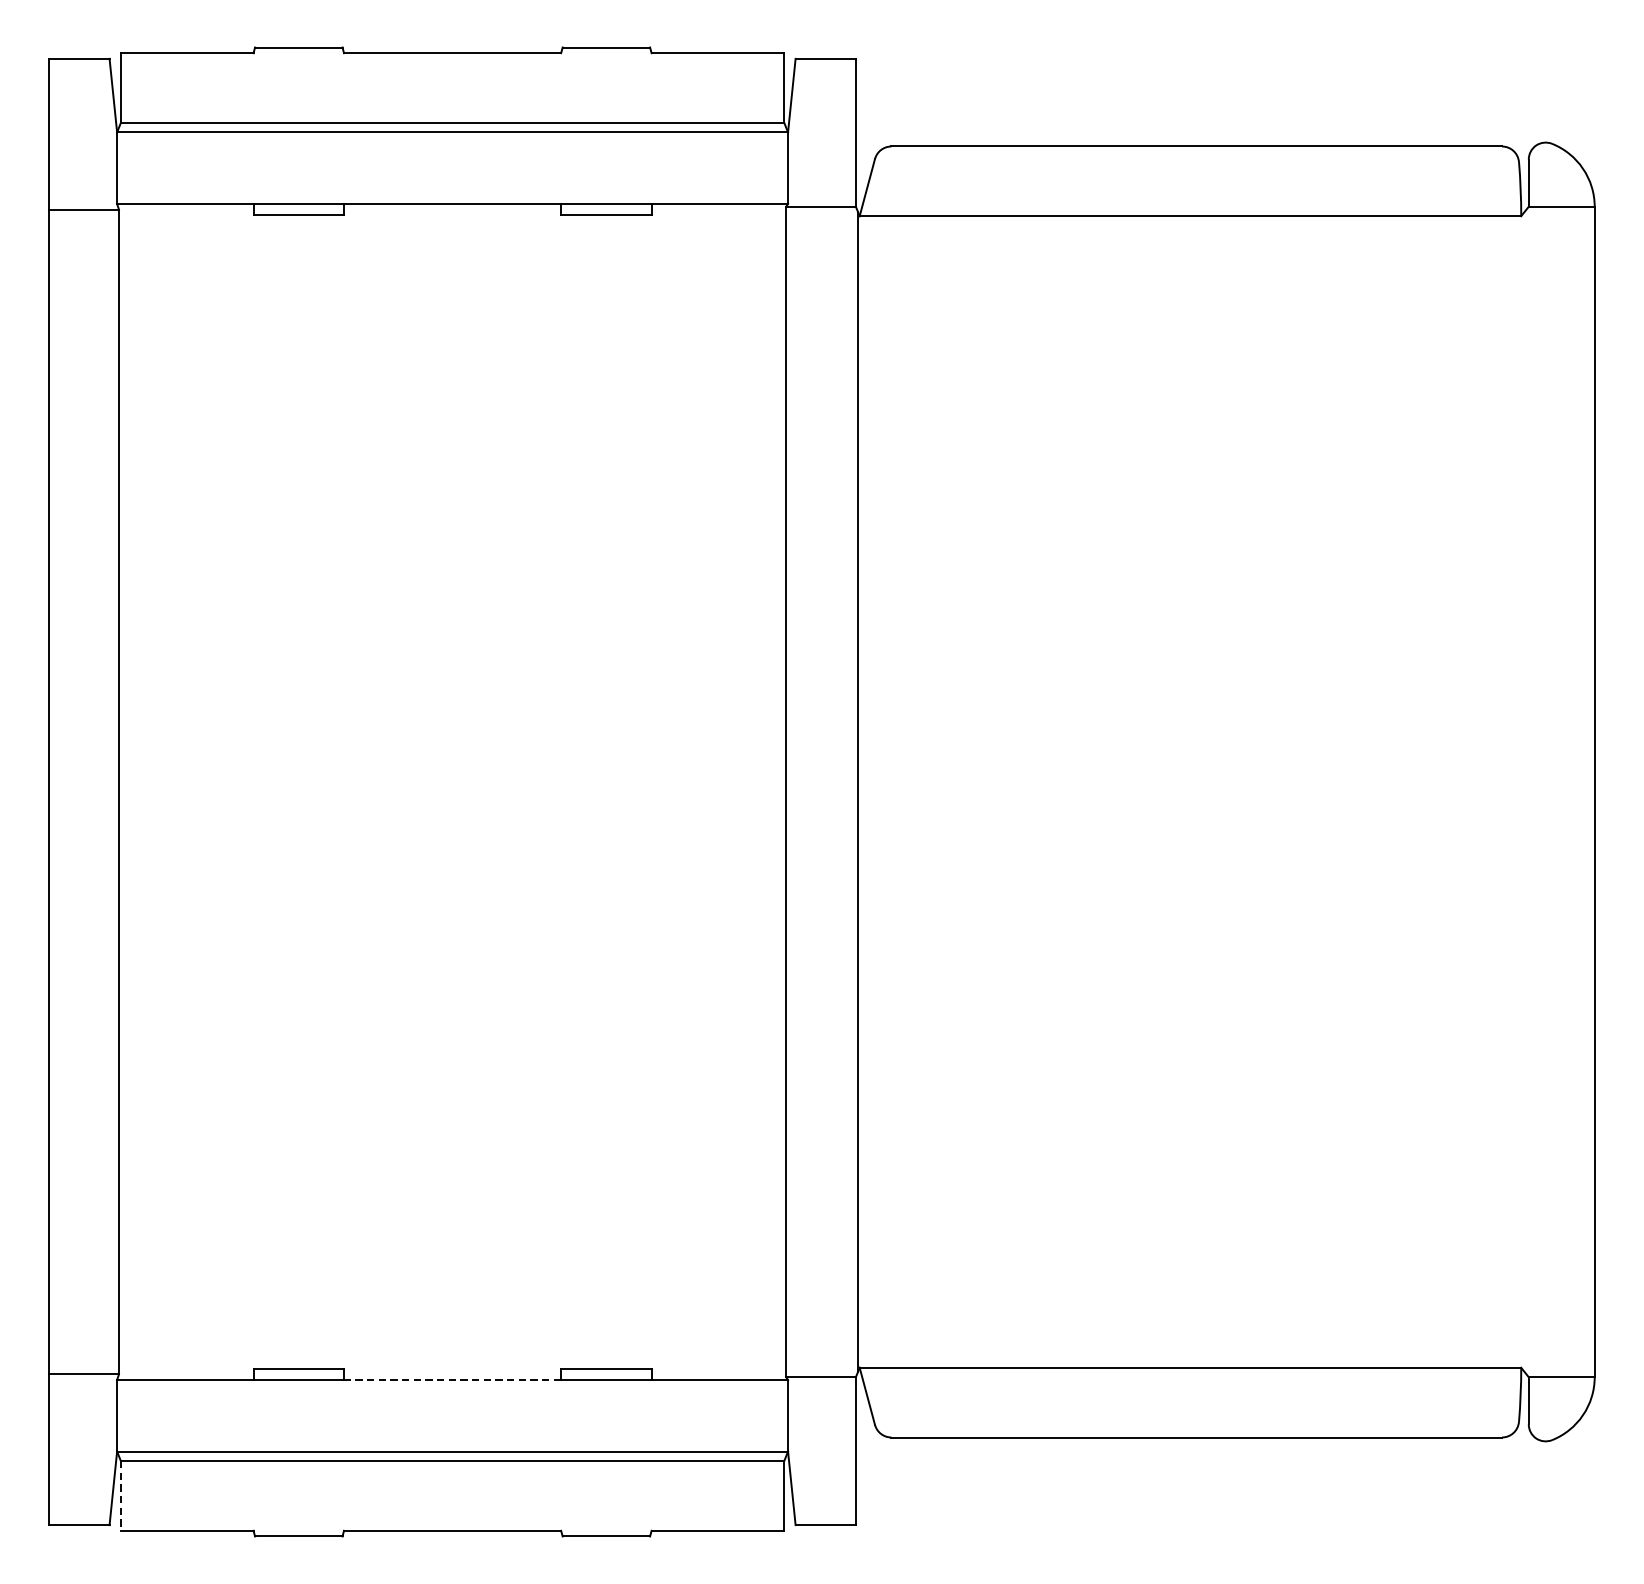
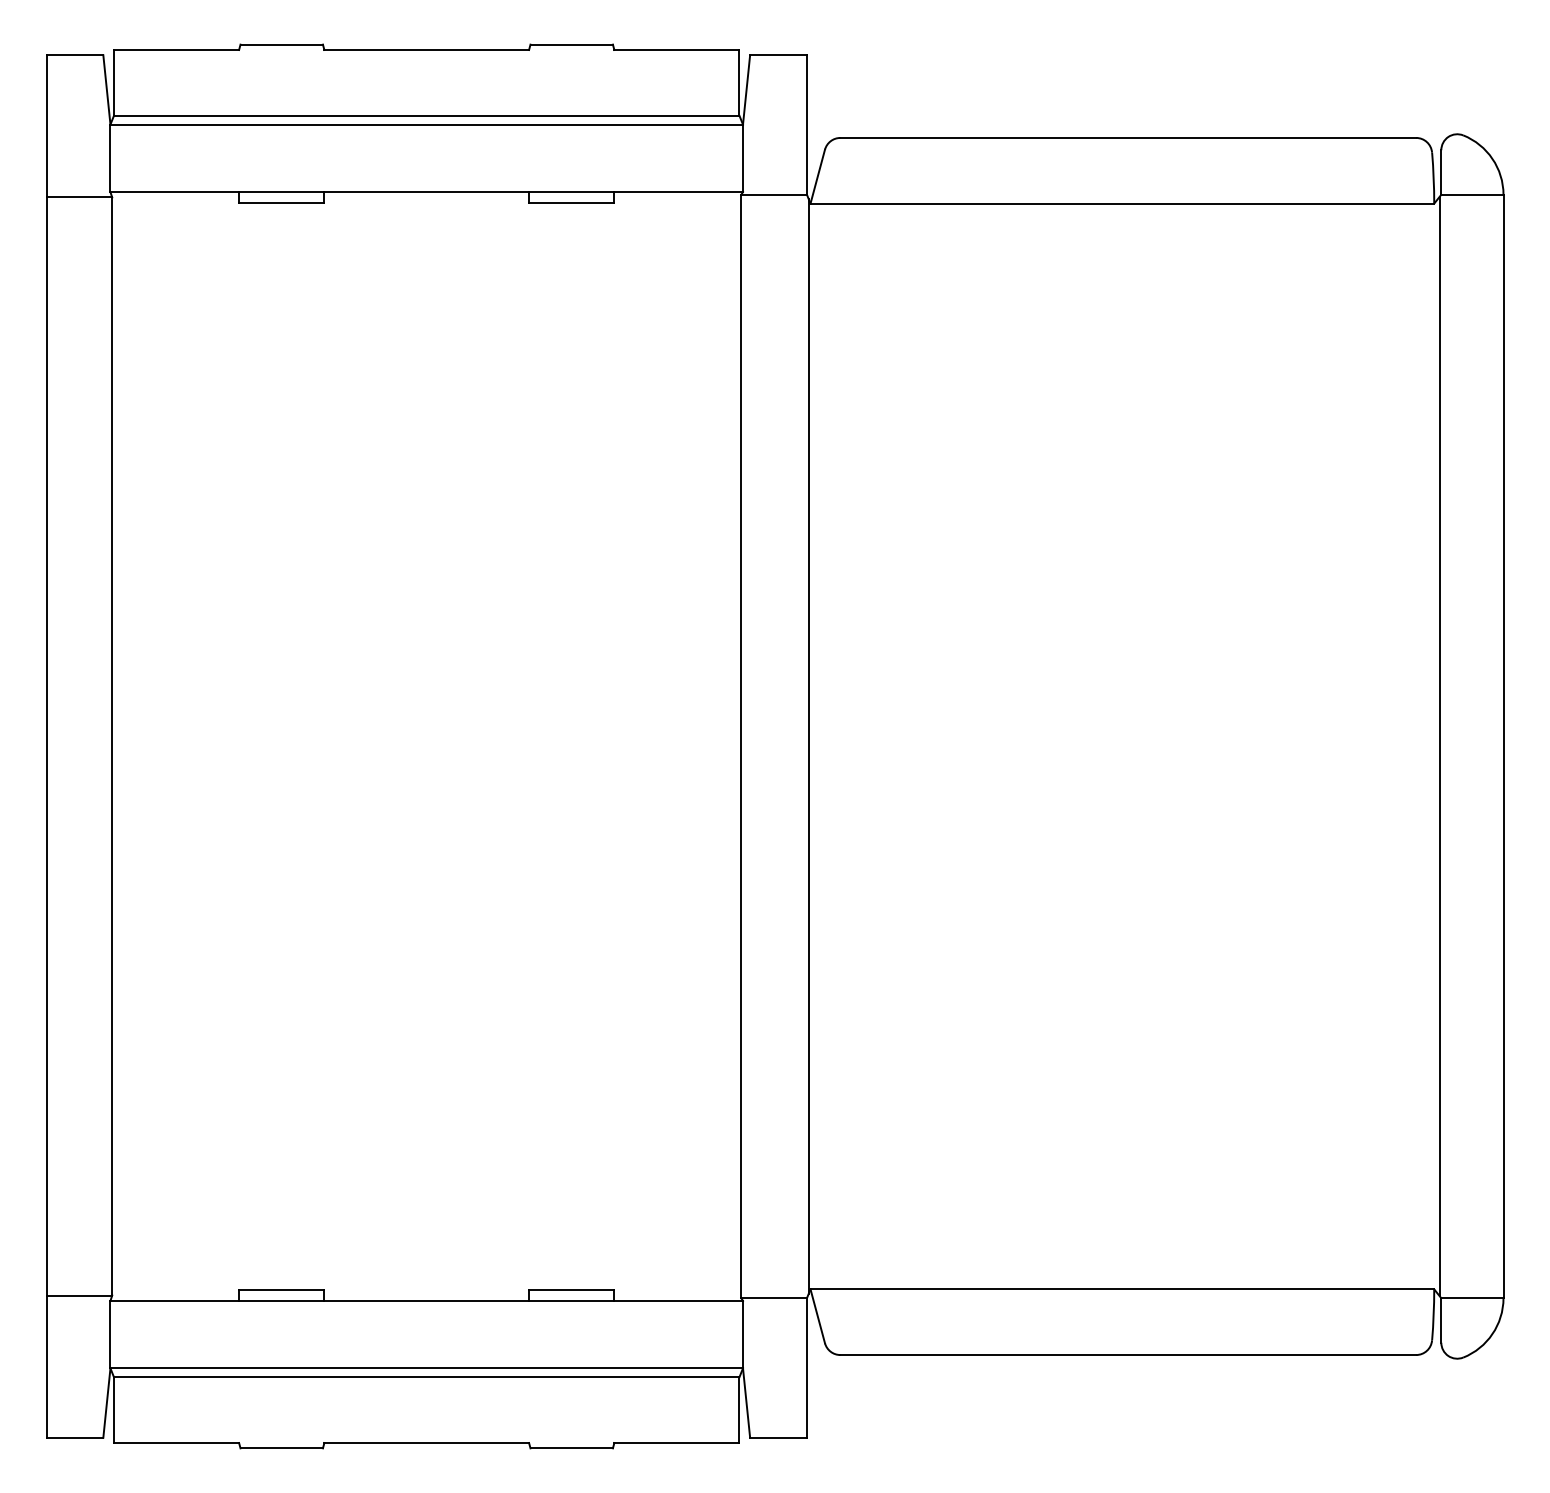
line: (1526, 792) -> (1439, 746), added
line: (452, 1379) -> (426, 1300), dashed -> solid
line: (121, 1496) -> (114, 1410), dashed -> solid

